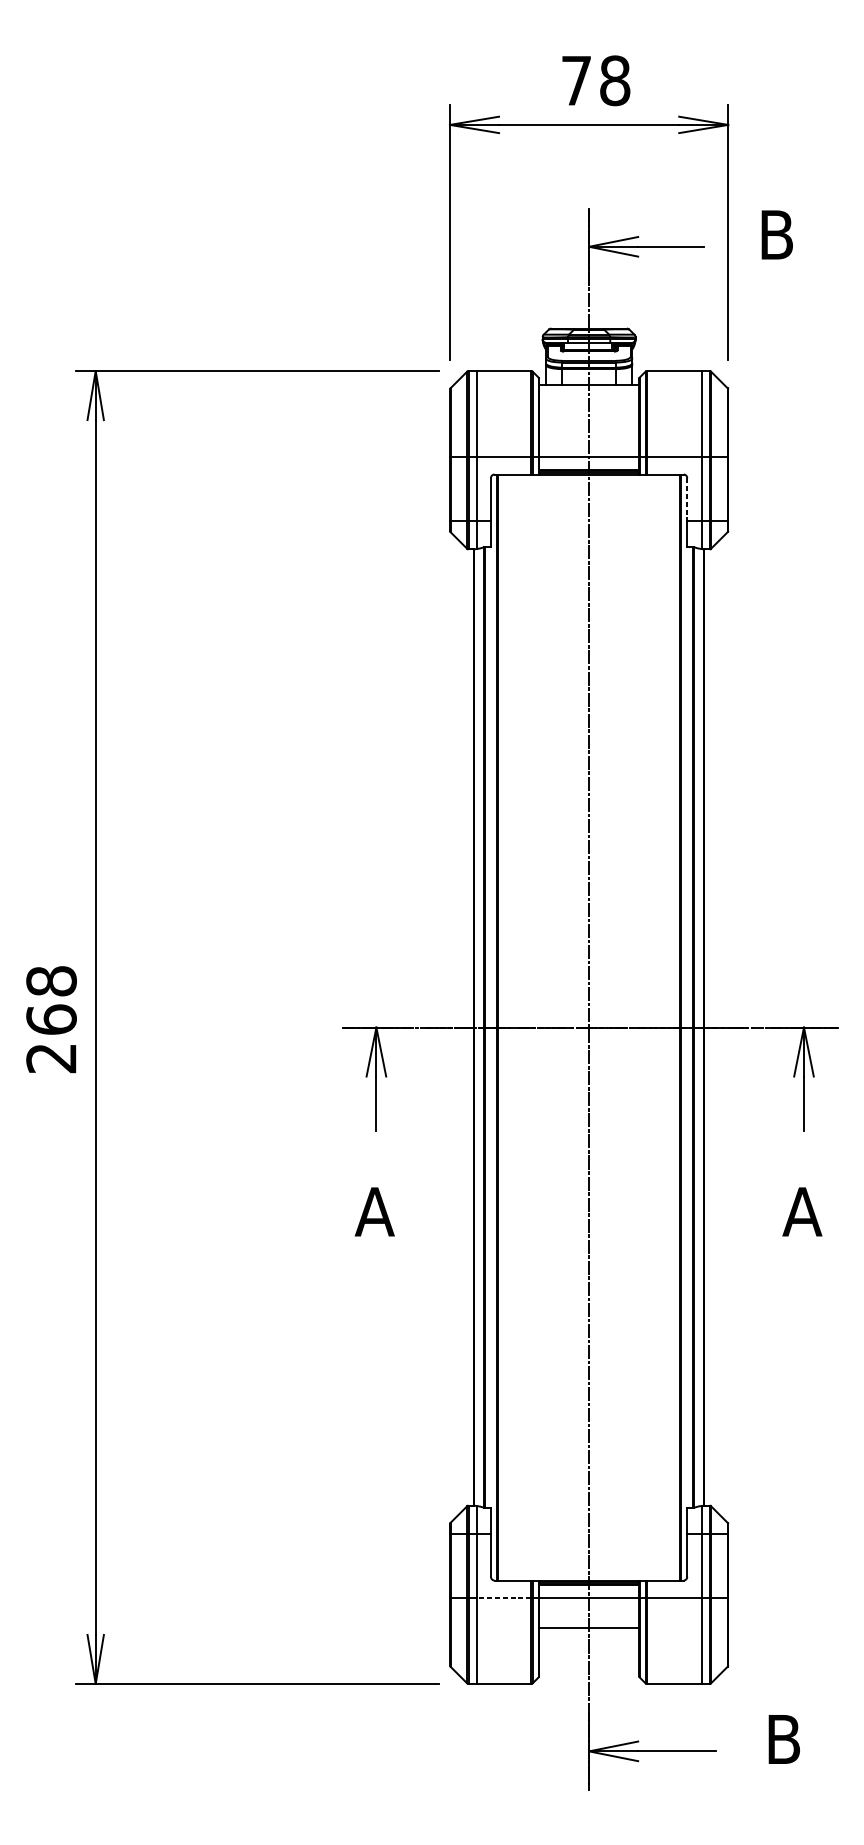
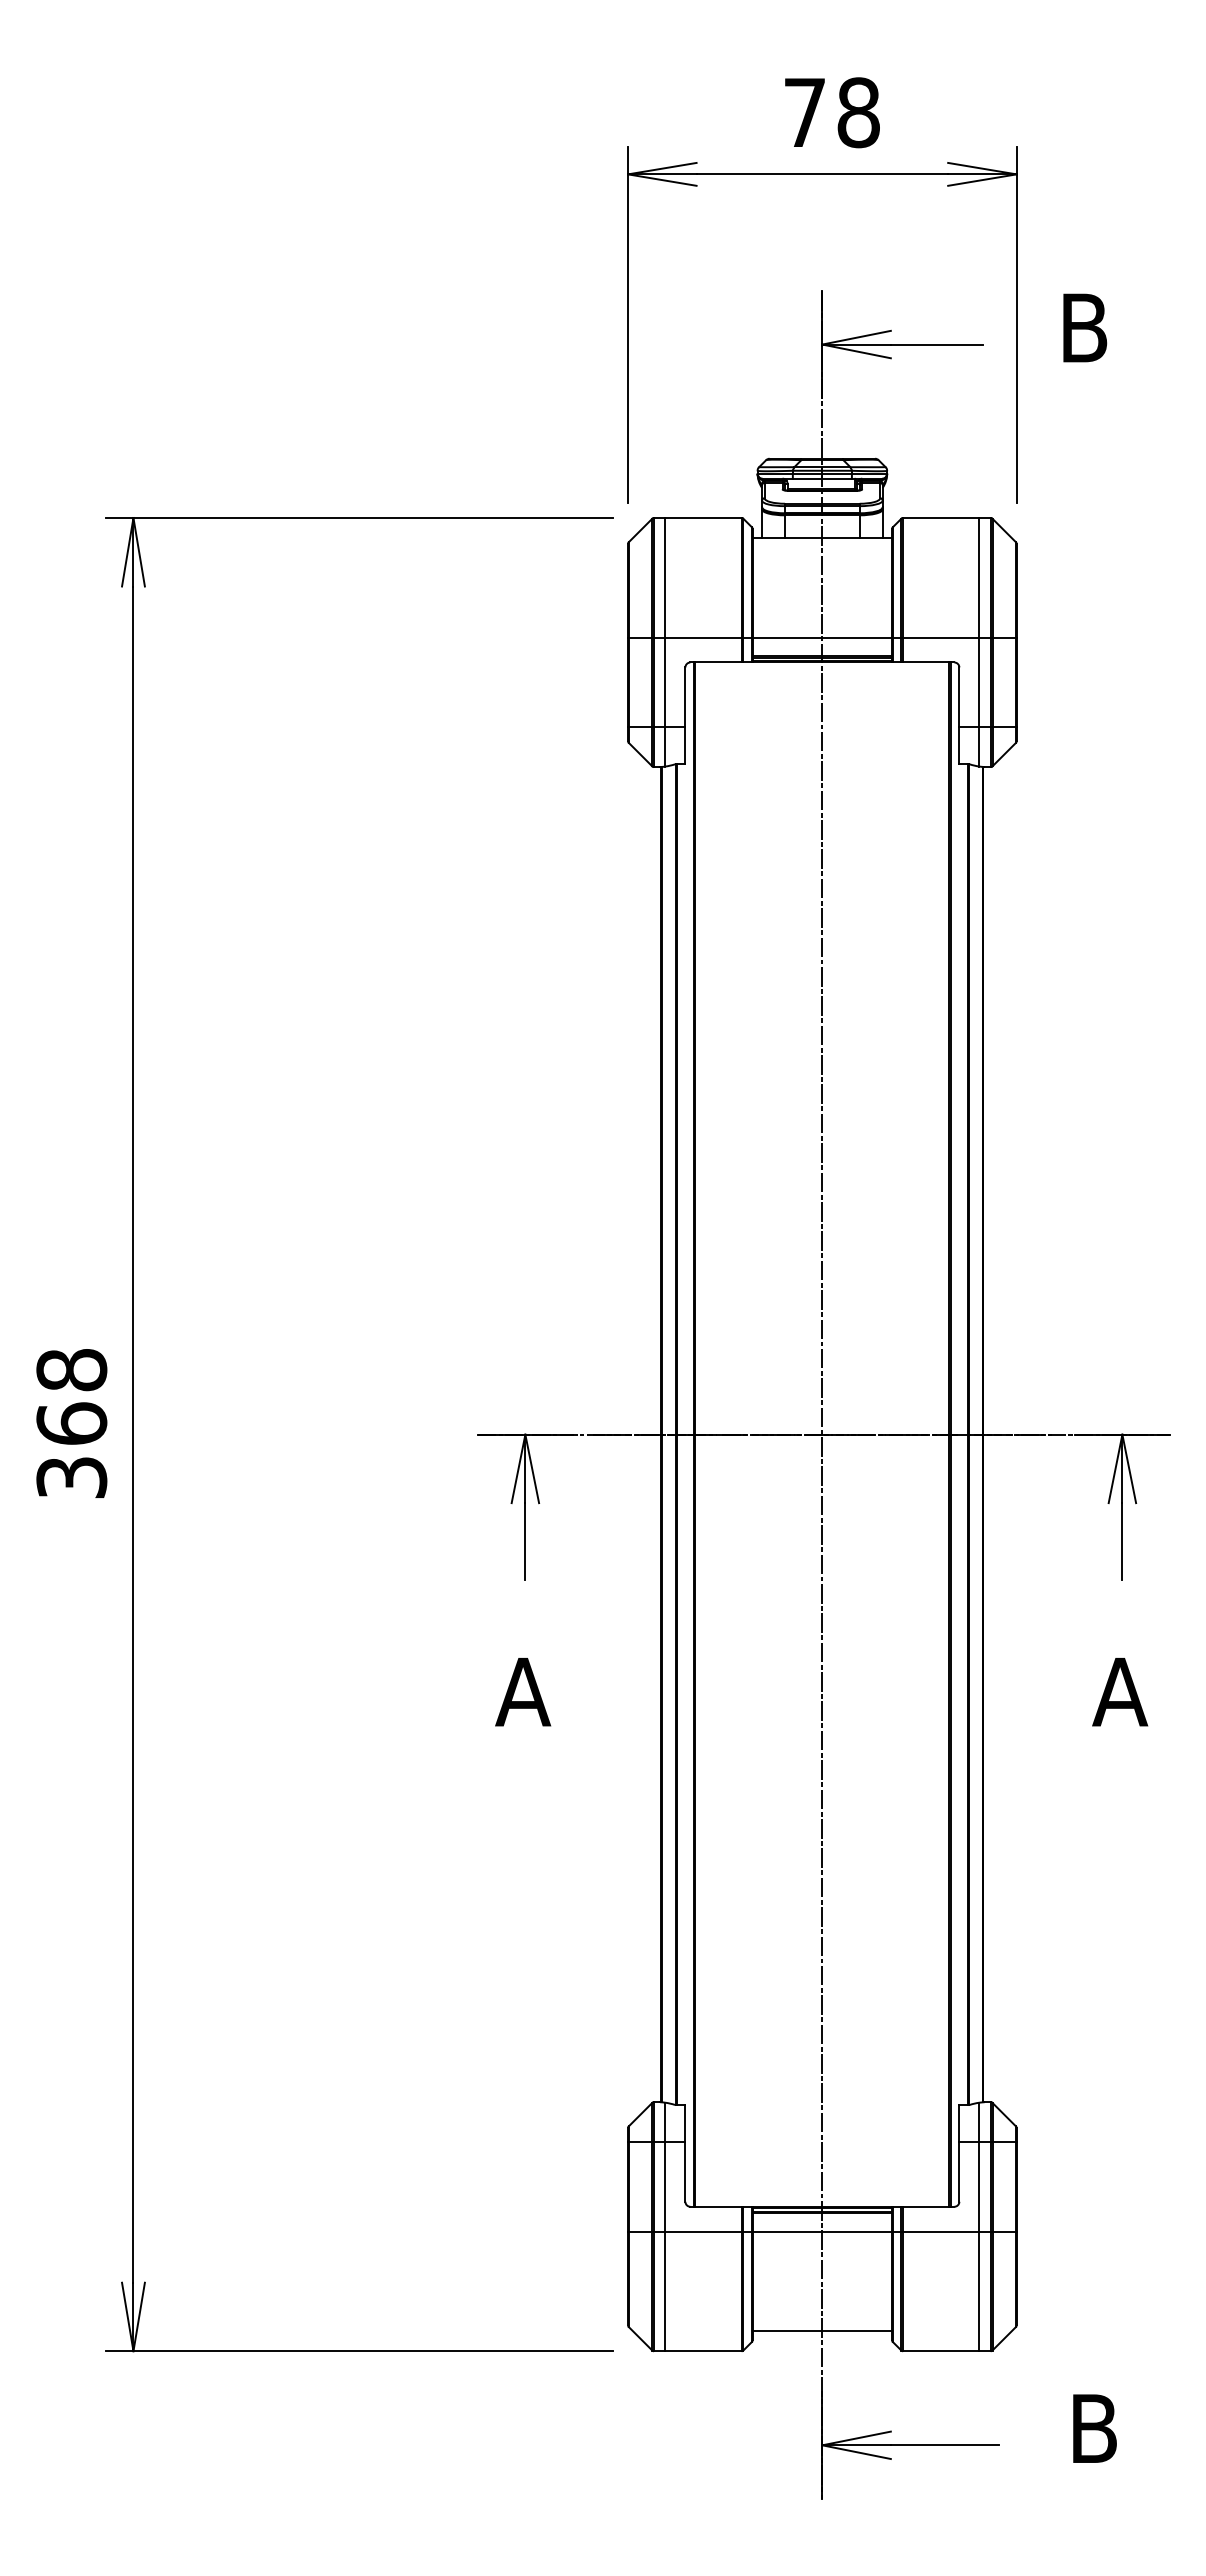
line: (687, 499) -> (959, 697), dashed -> solid
text: (51, 1058) -> (71, 1477), 268 -> 368
line: (503, 1598) -> (703, 2231), dashed -> solid
line: (589, 1628) -> (822, 2331), moved

